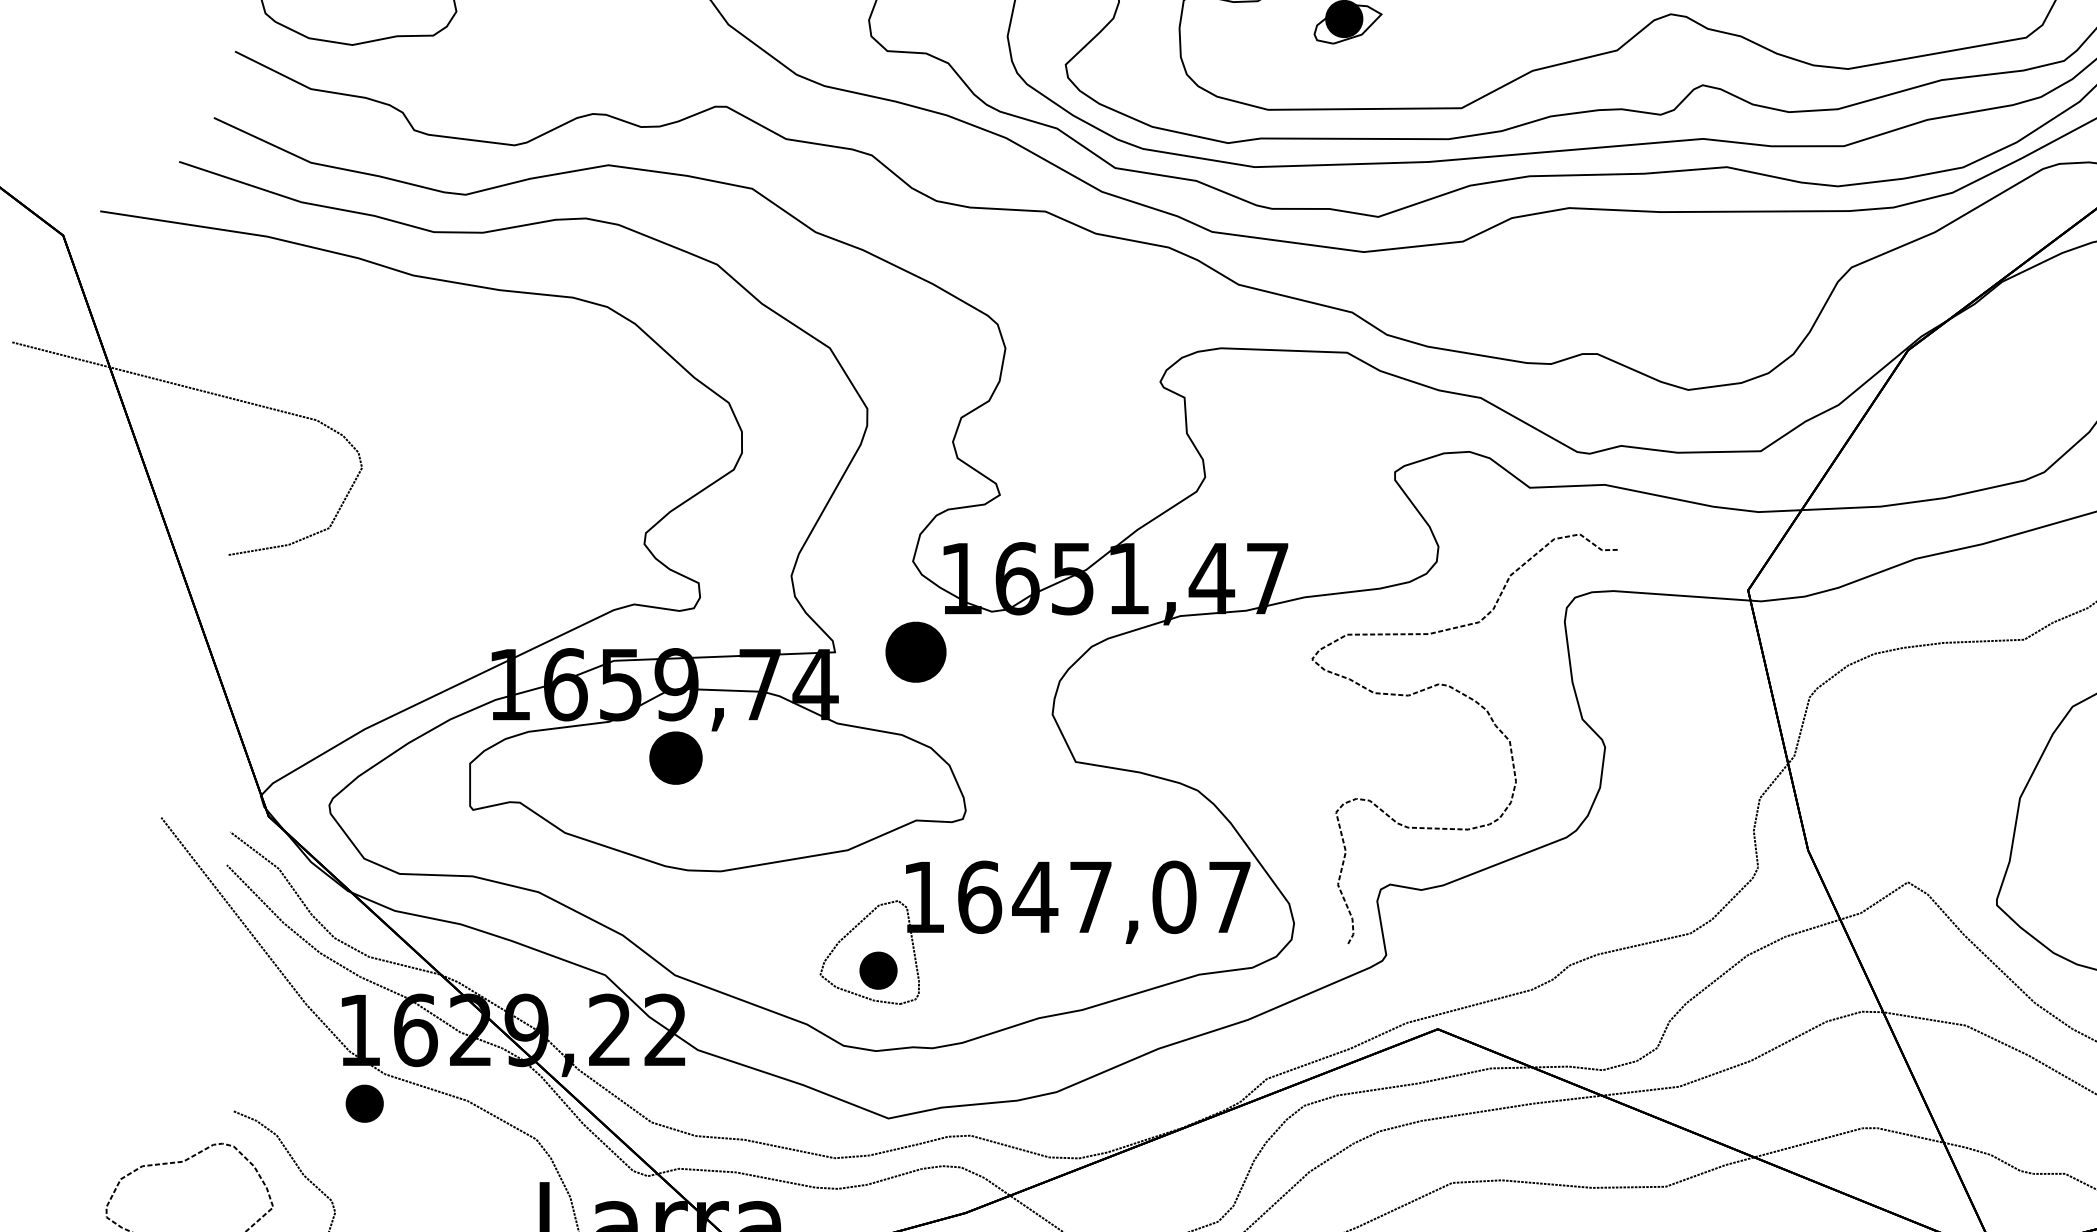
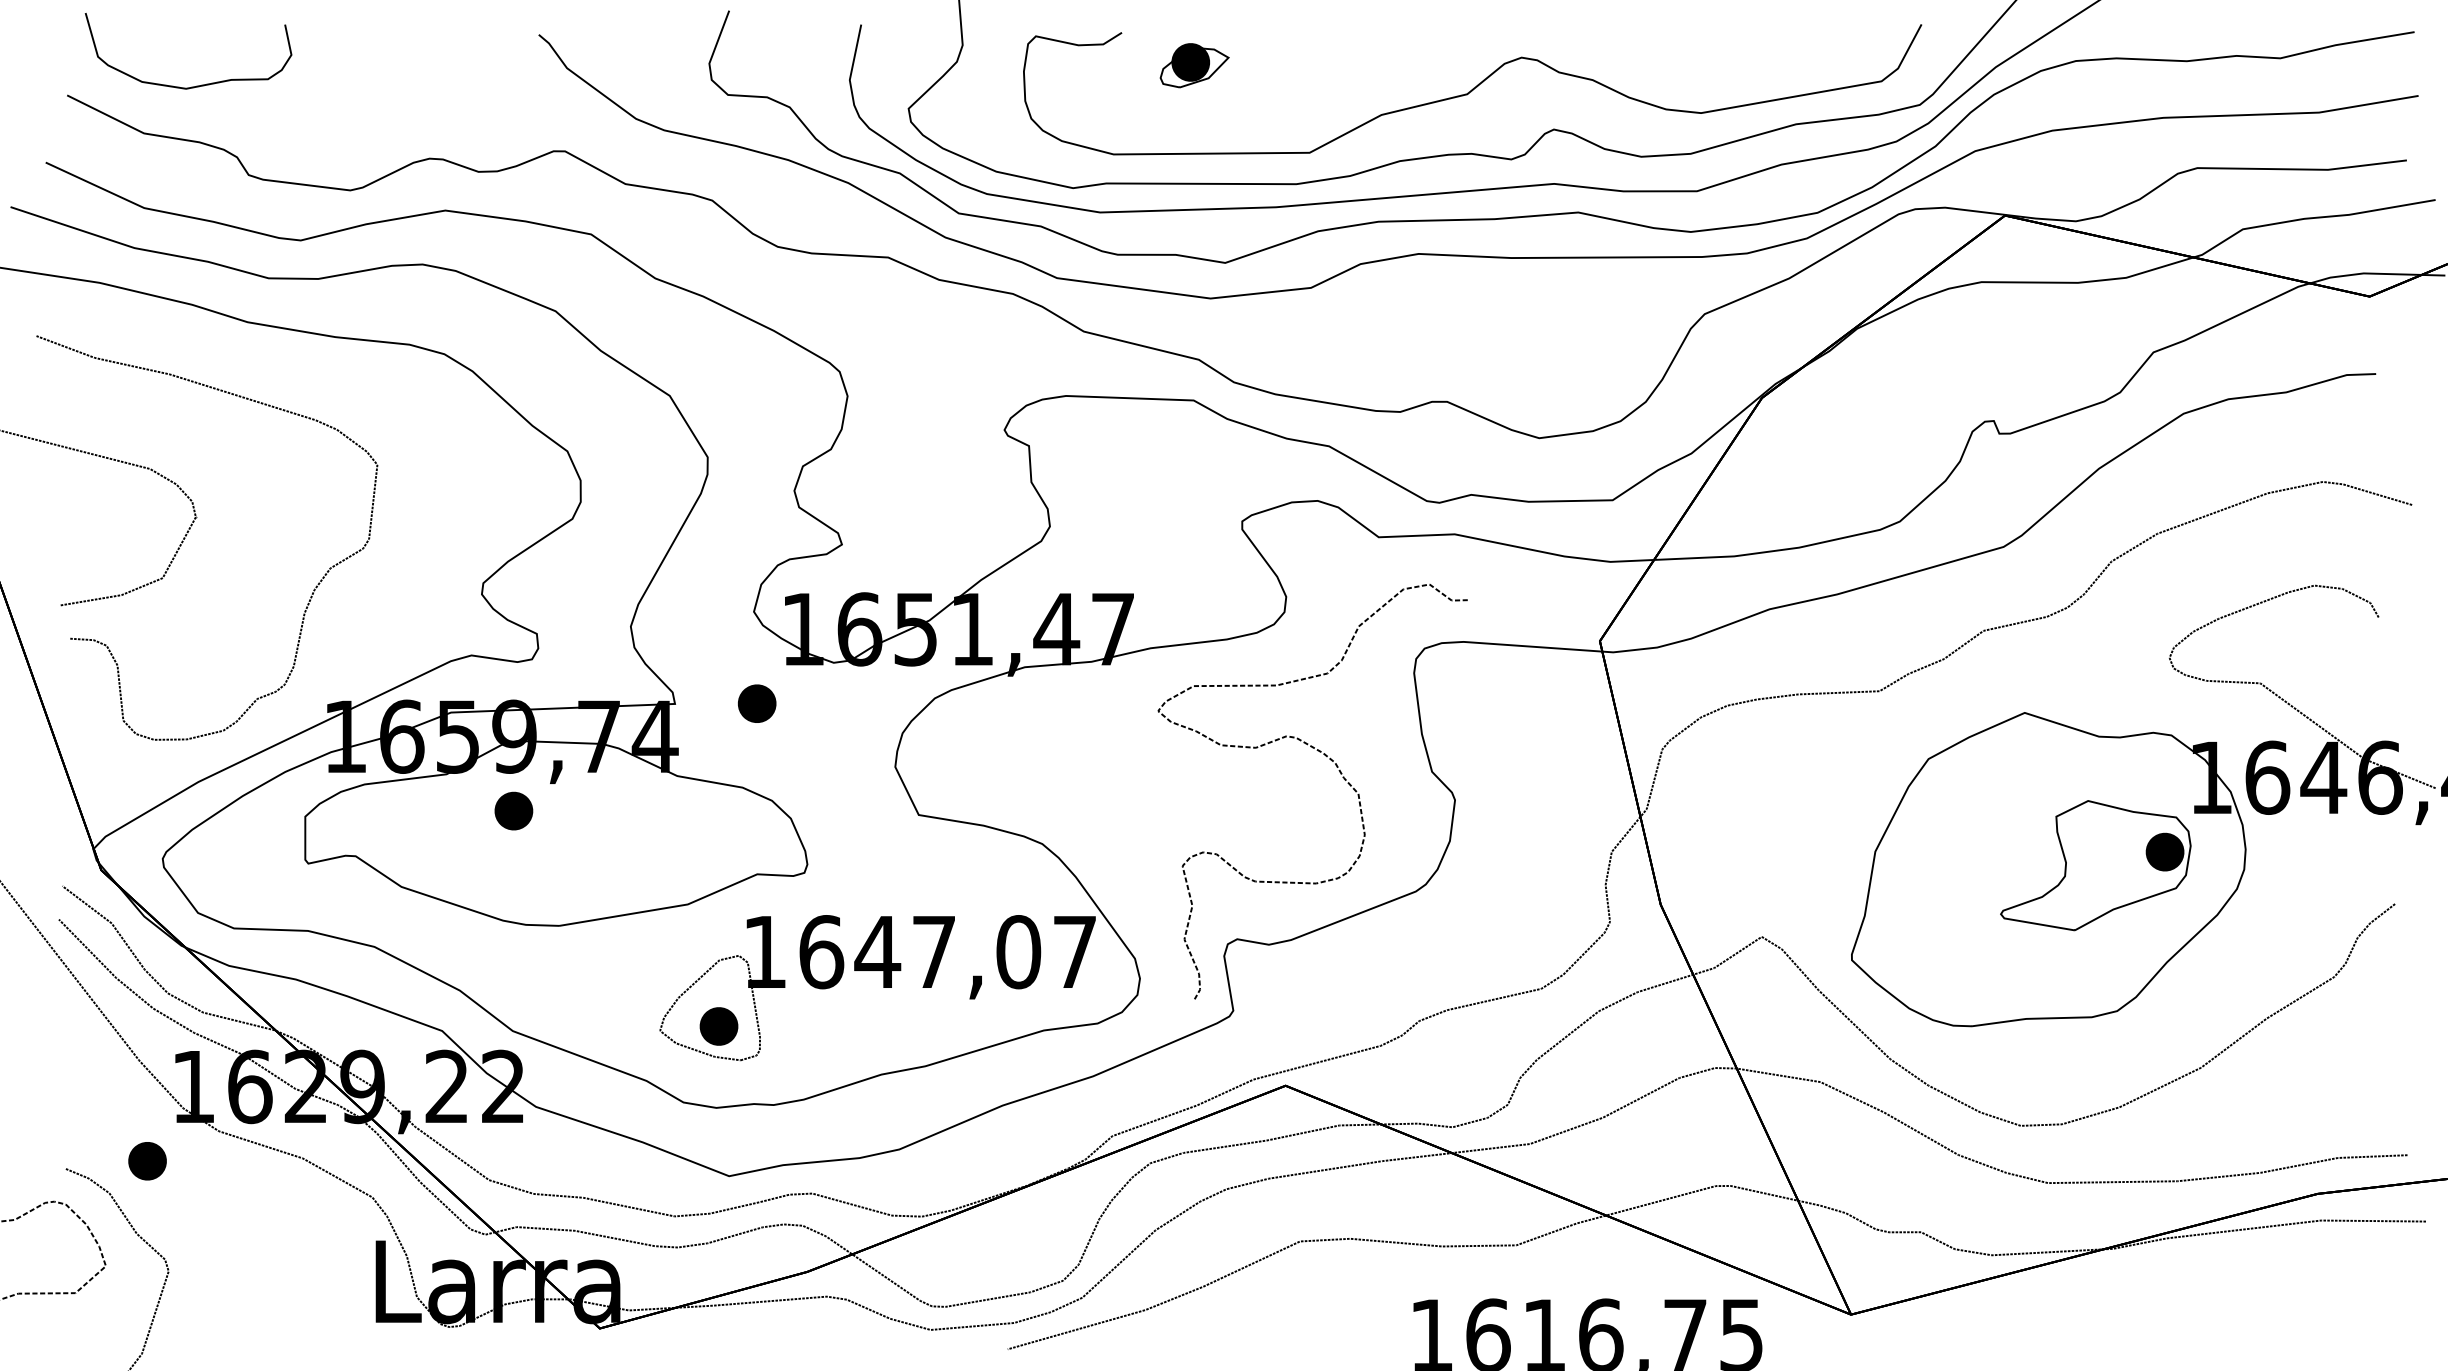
curve: (478, 539) -> (313, 589), added
part: (916, 651) -> (757, 703), size x0.62
part: (675, 757) -> (513, 810), size x0.71
part: (364, 1104) -> (147, 1161), moved

